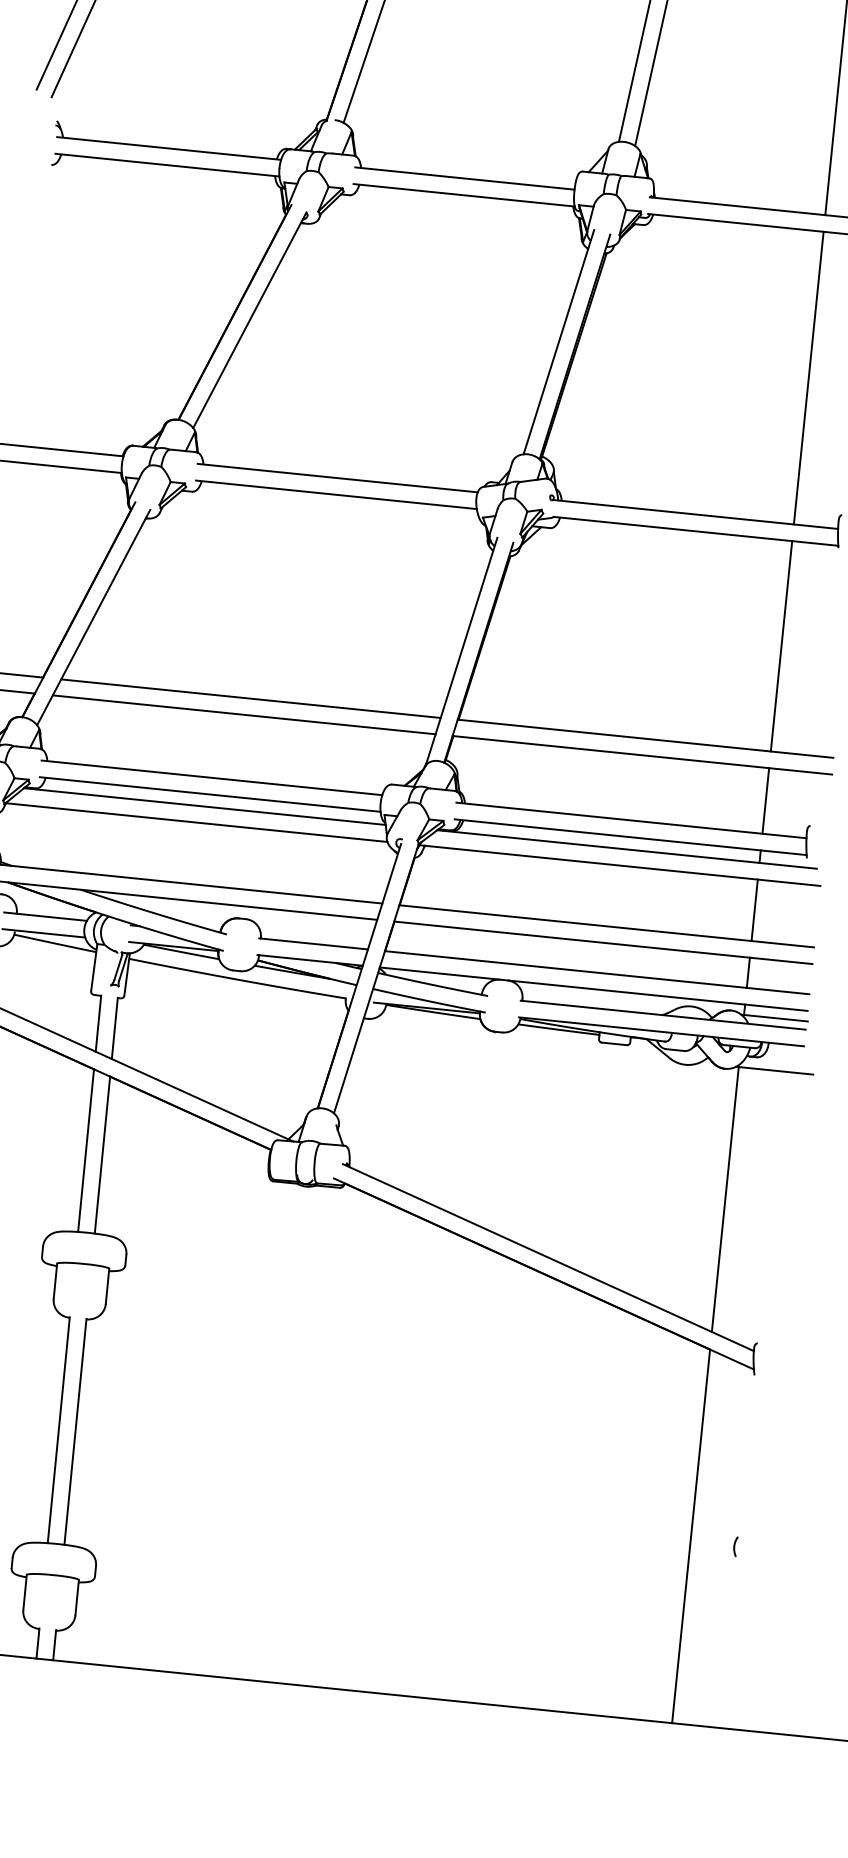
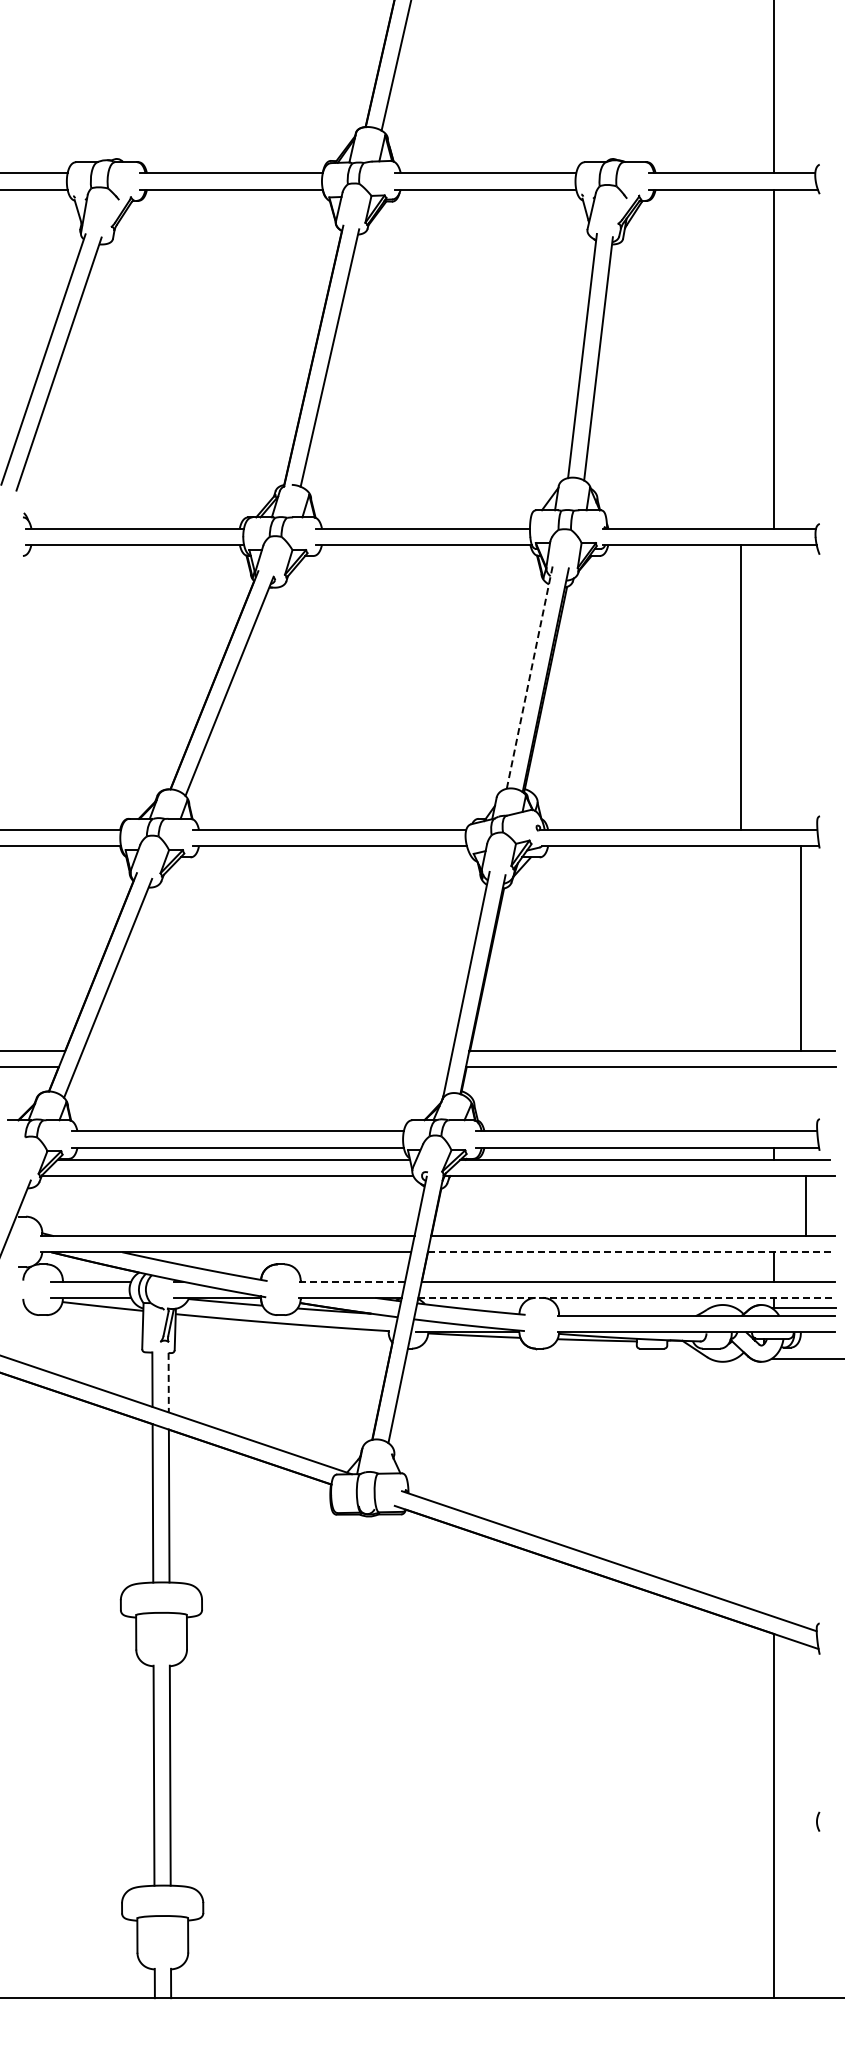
line: (558, 342) -> (529, 677), solid -> dashed
line: (808, 378) -> (741, 687), moved
line: (781, 646) -> (801, 948), moved
line: (250, 698) -> (267, 1051), removed
line: (243, 714) -> (262, 1067), removed
line: (765, 801) -> (774, 1099), removed
line: (754, 909) -> (806, 1205), moved
line: (313, 943) -> (352, 1281), solid -> dashed
line: (603, 943) -> (631, 1252), solid -> dashed
line: (594, 988) -> (627, 1297), solid -> dashed
line: (114, 1028) -> (168, 1382), solid -> dashed
line: (725, 1199) -> (774, 1487), removed

